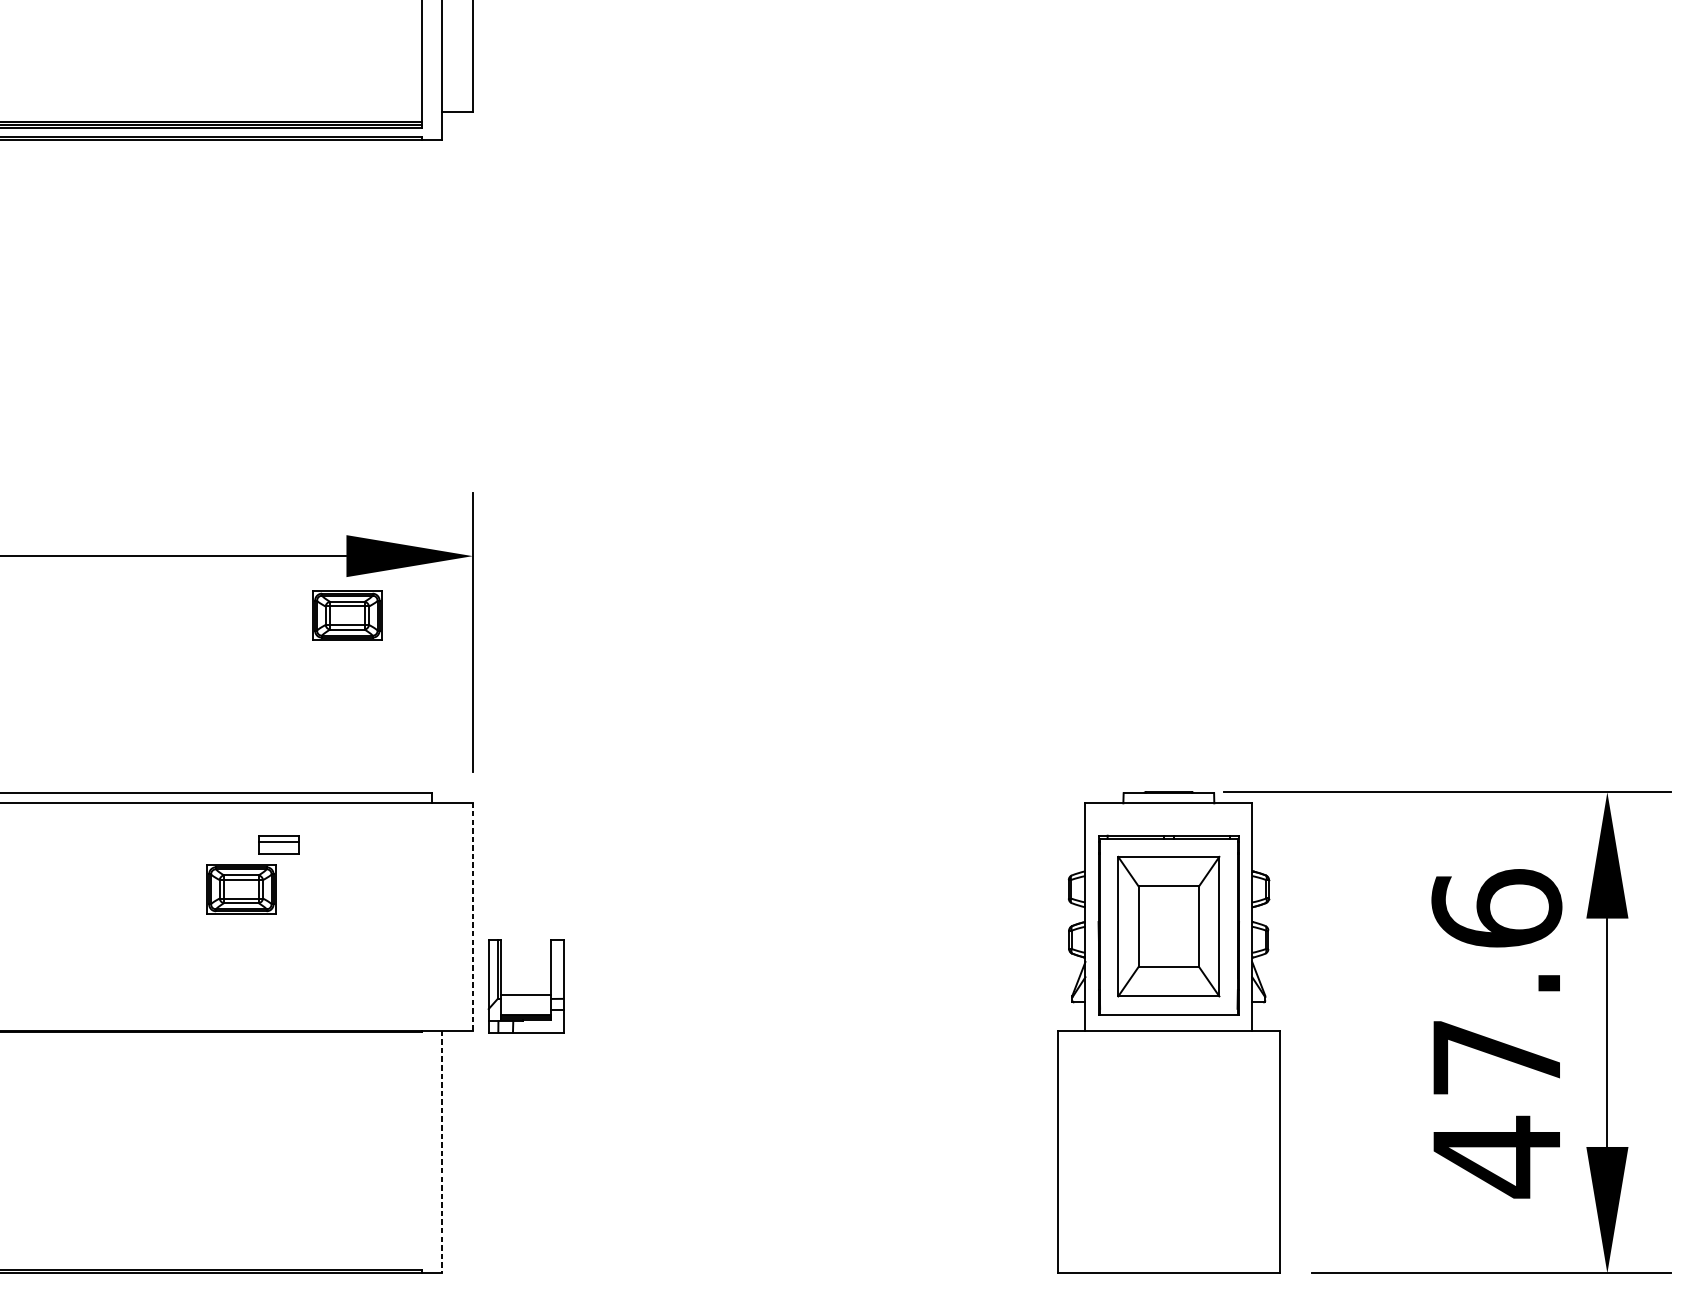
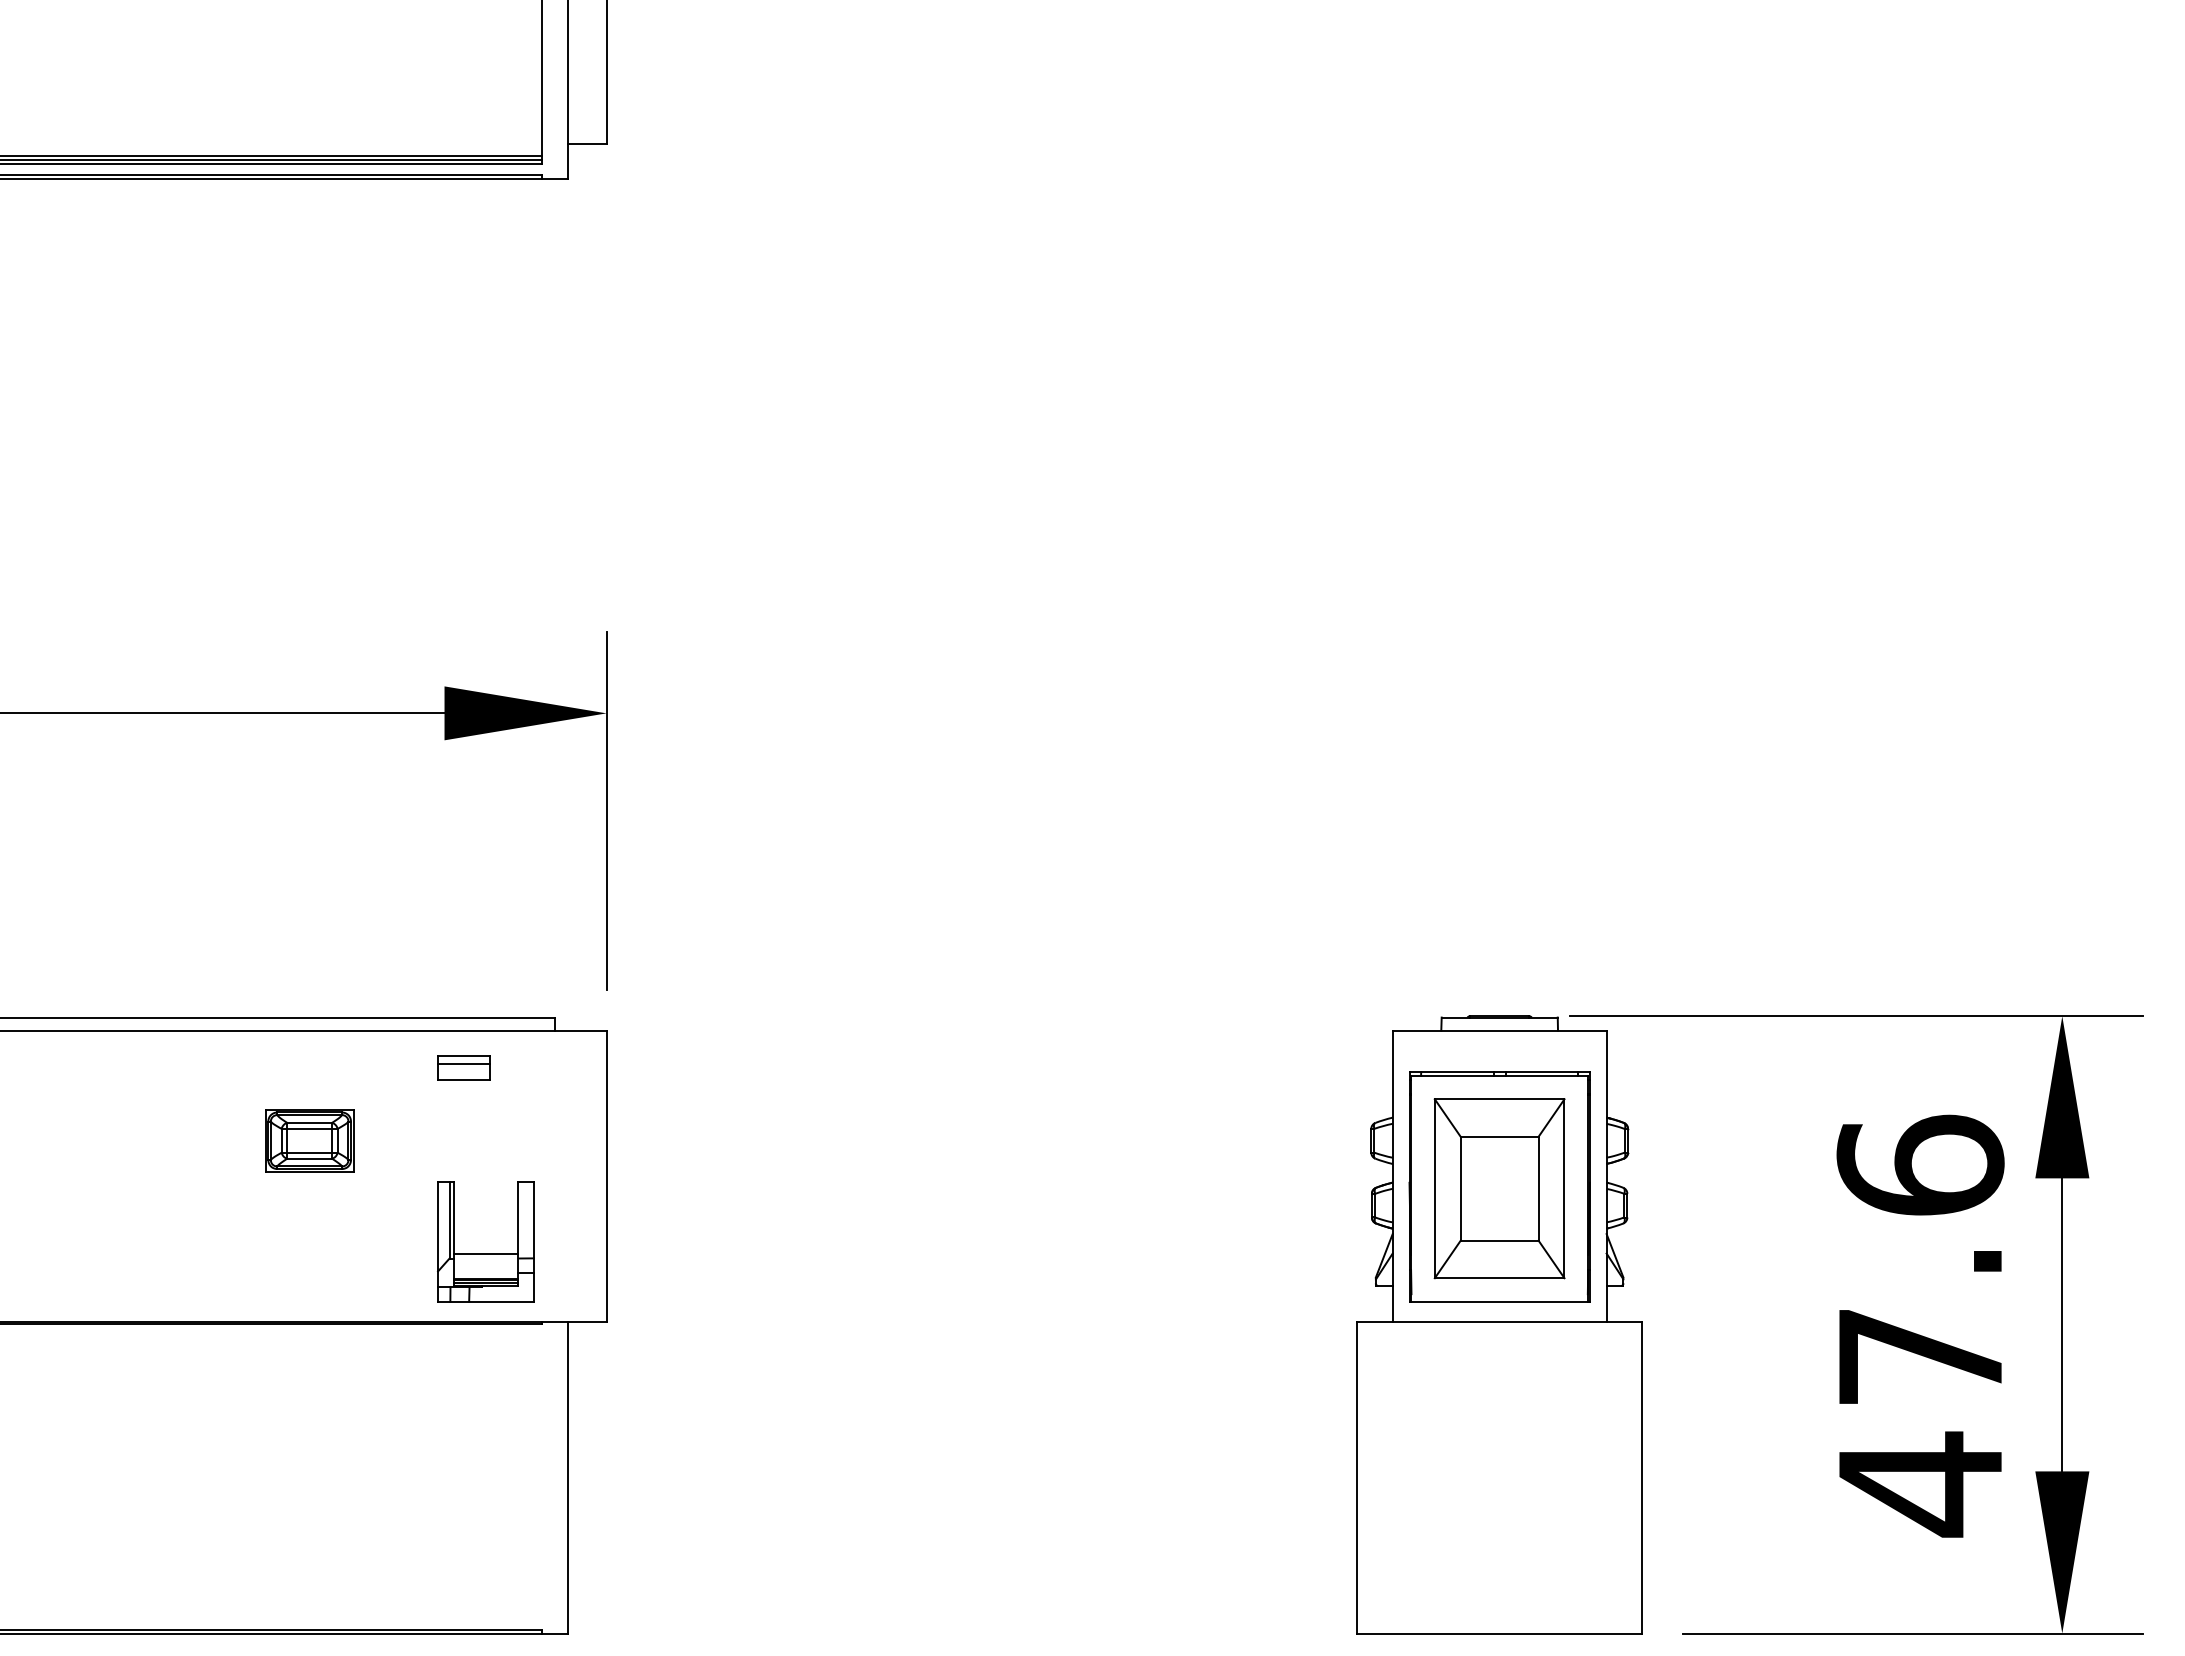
part: (347, 615) -> (445, 789), removed
part: (278, 844) -> (463, 1067), moved
line: (472, 917) -> (606, 1176), dashed -> solid
part: (525, 995) -> (485, 1253), moved
line: (442, 1151) -> (567, 1477), dashed -> solid

